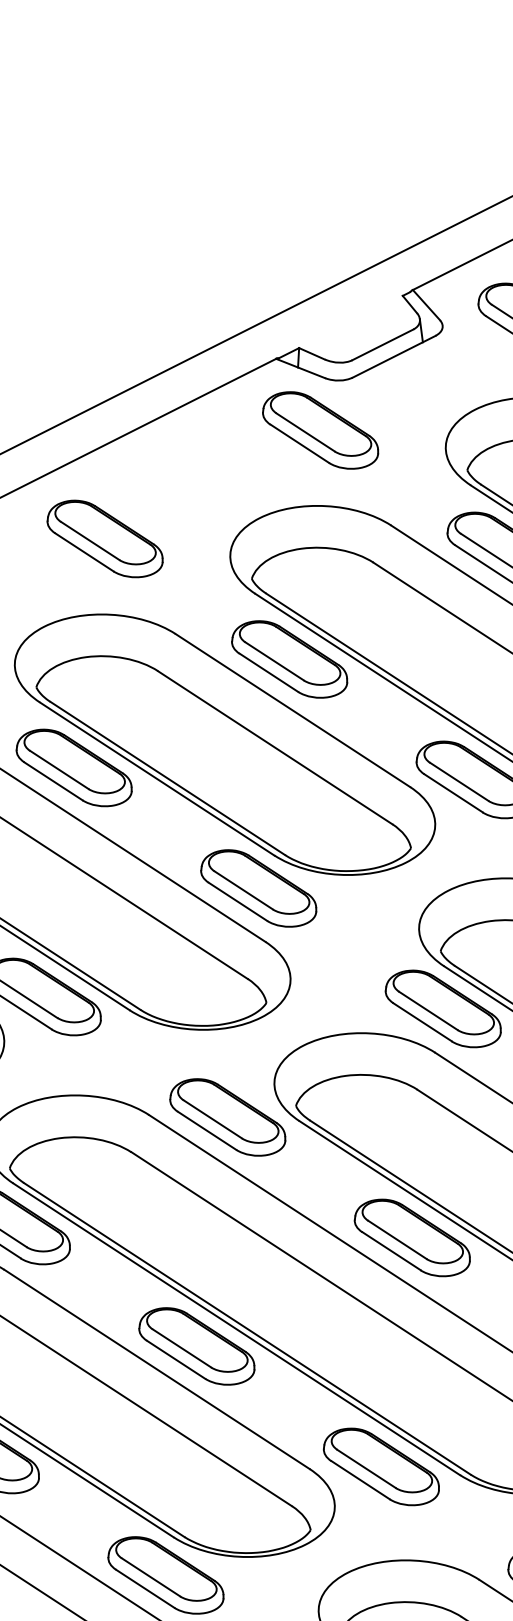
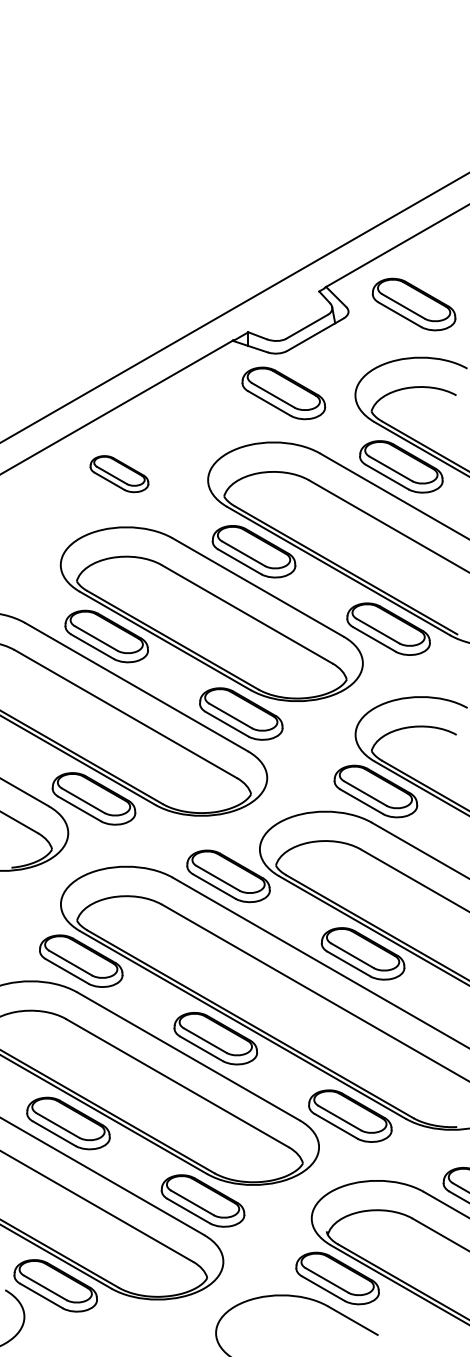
part: (320, 430) -> (283, 393), moved
part: (105, 537) -> (119, 473), size x0.7

